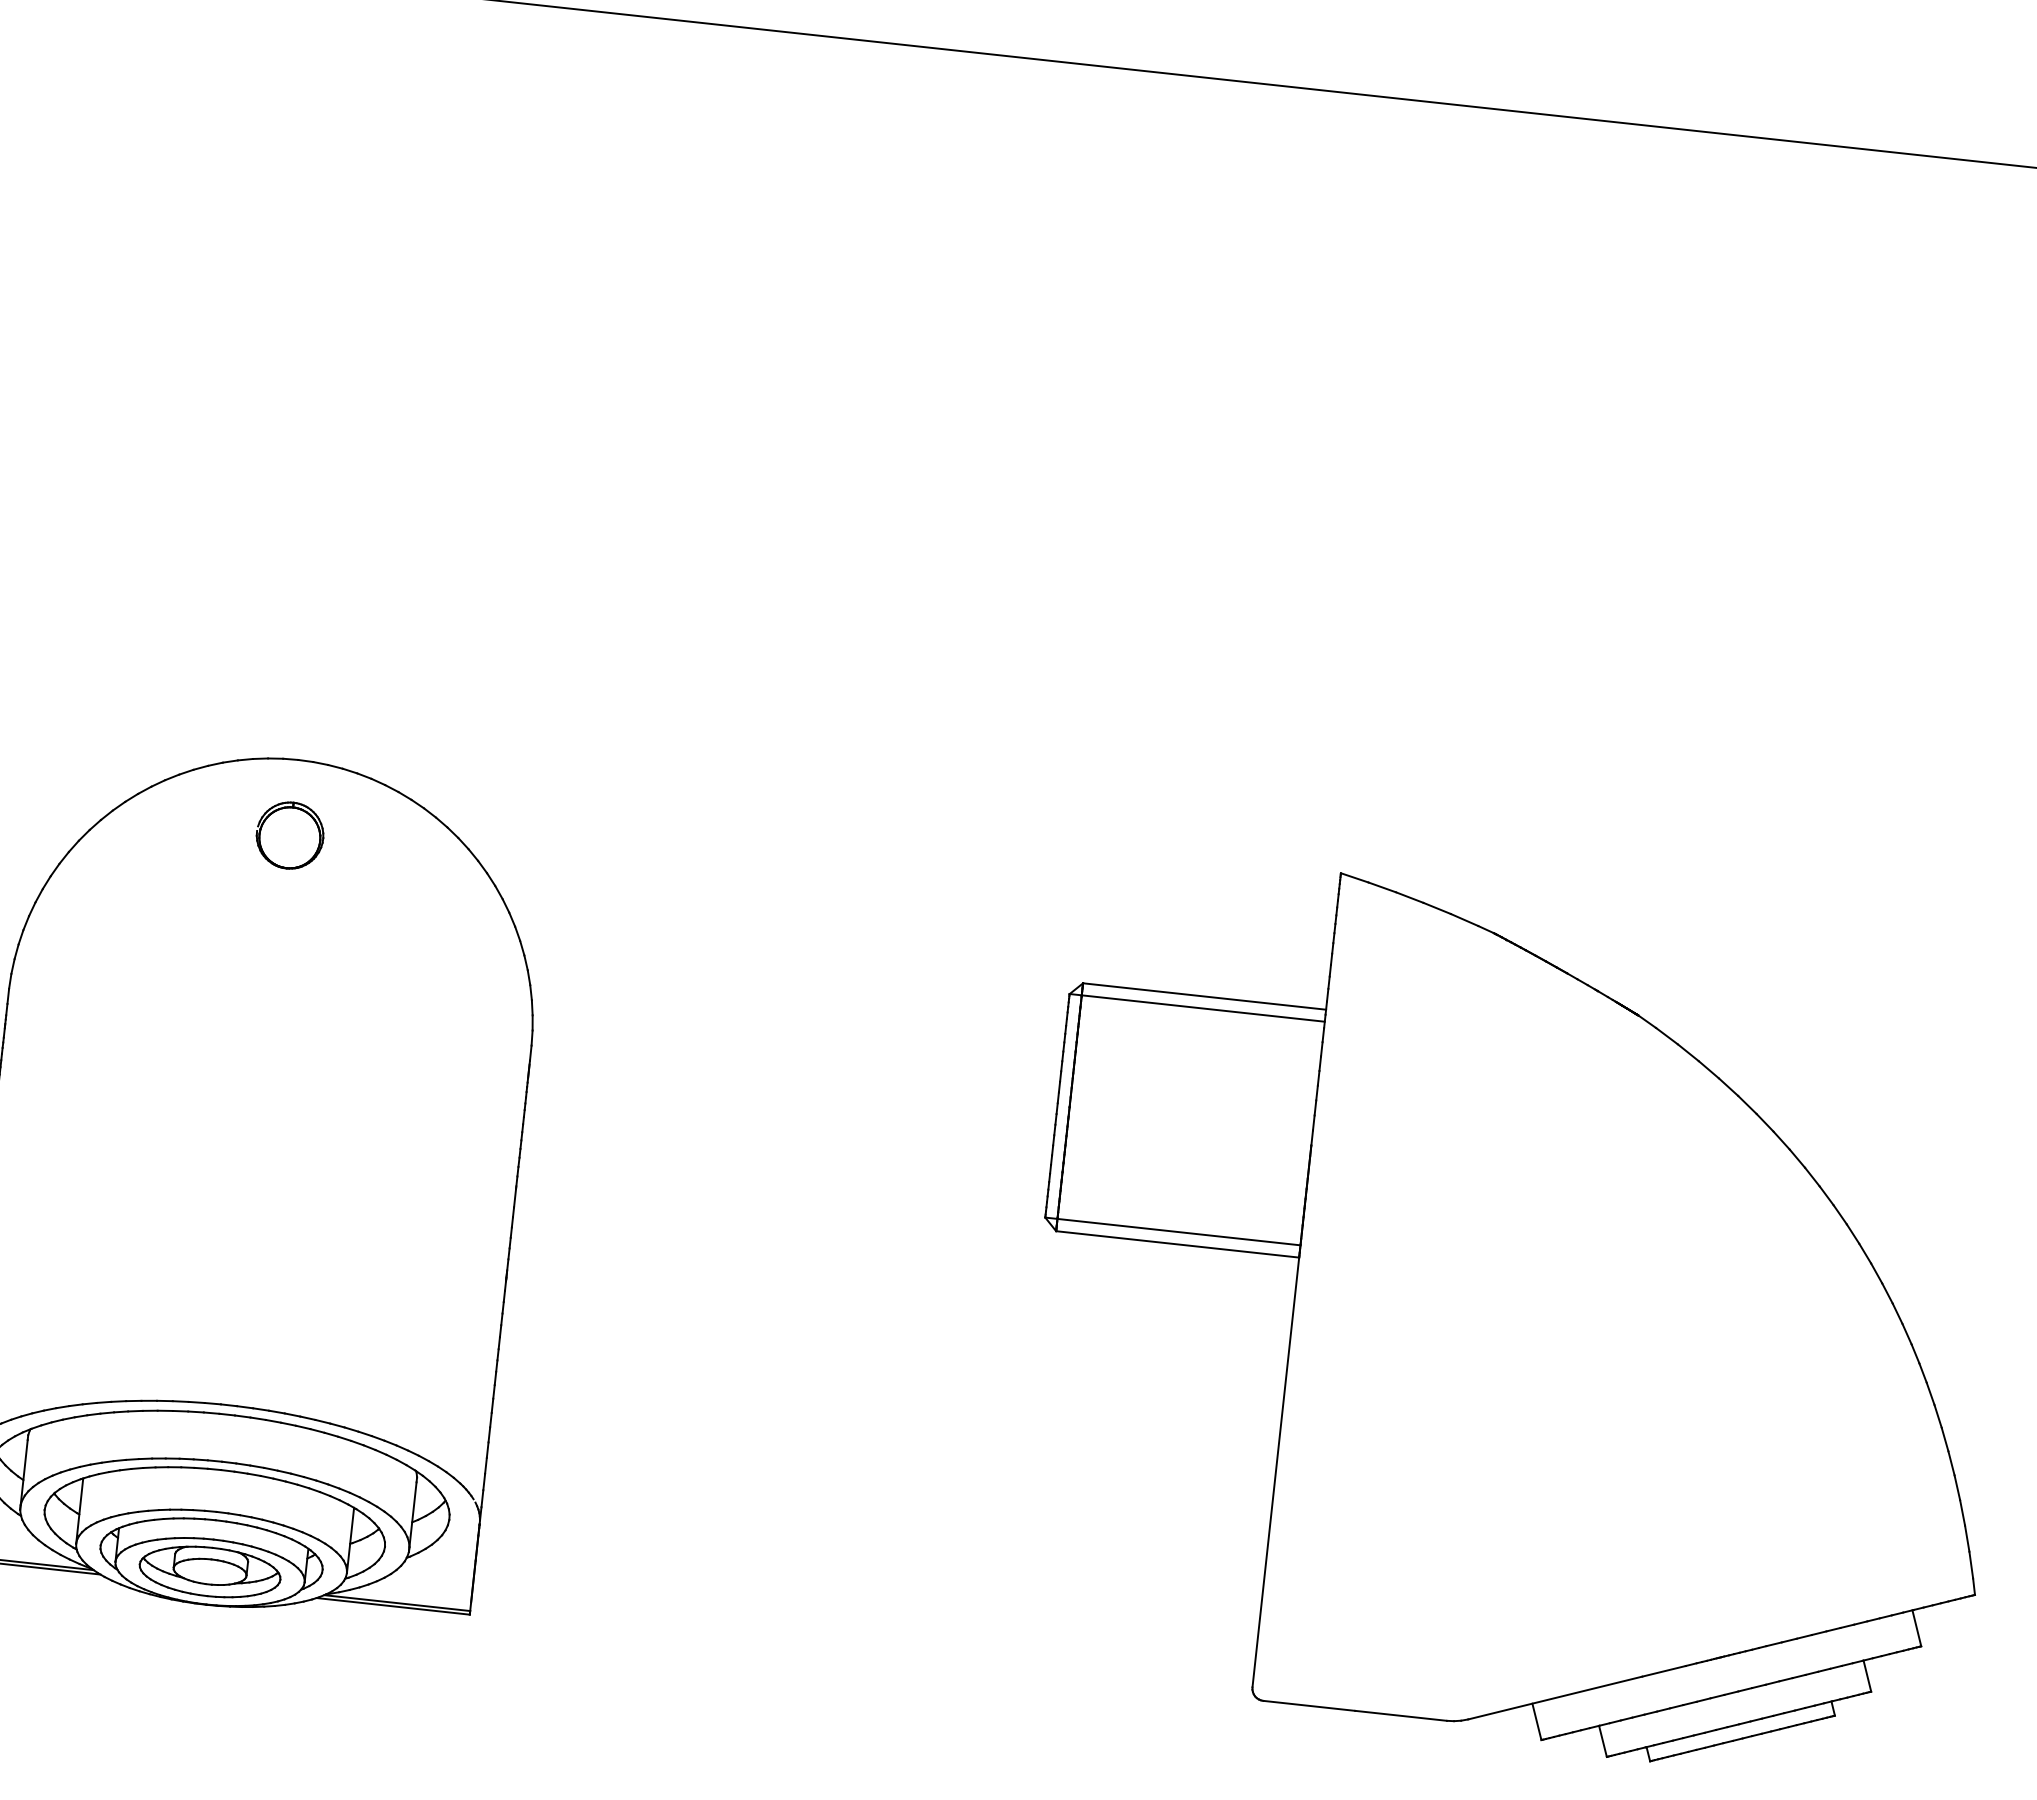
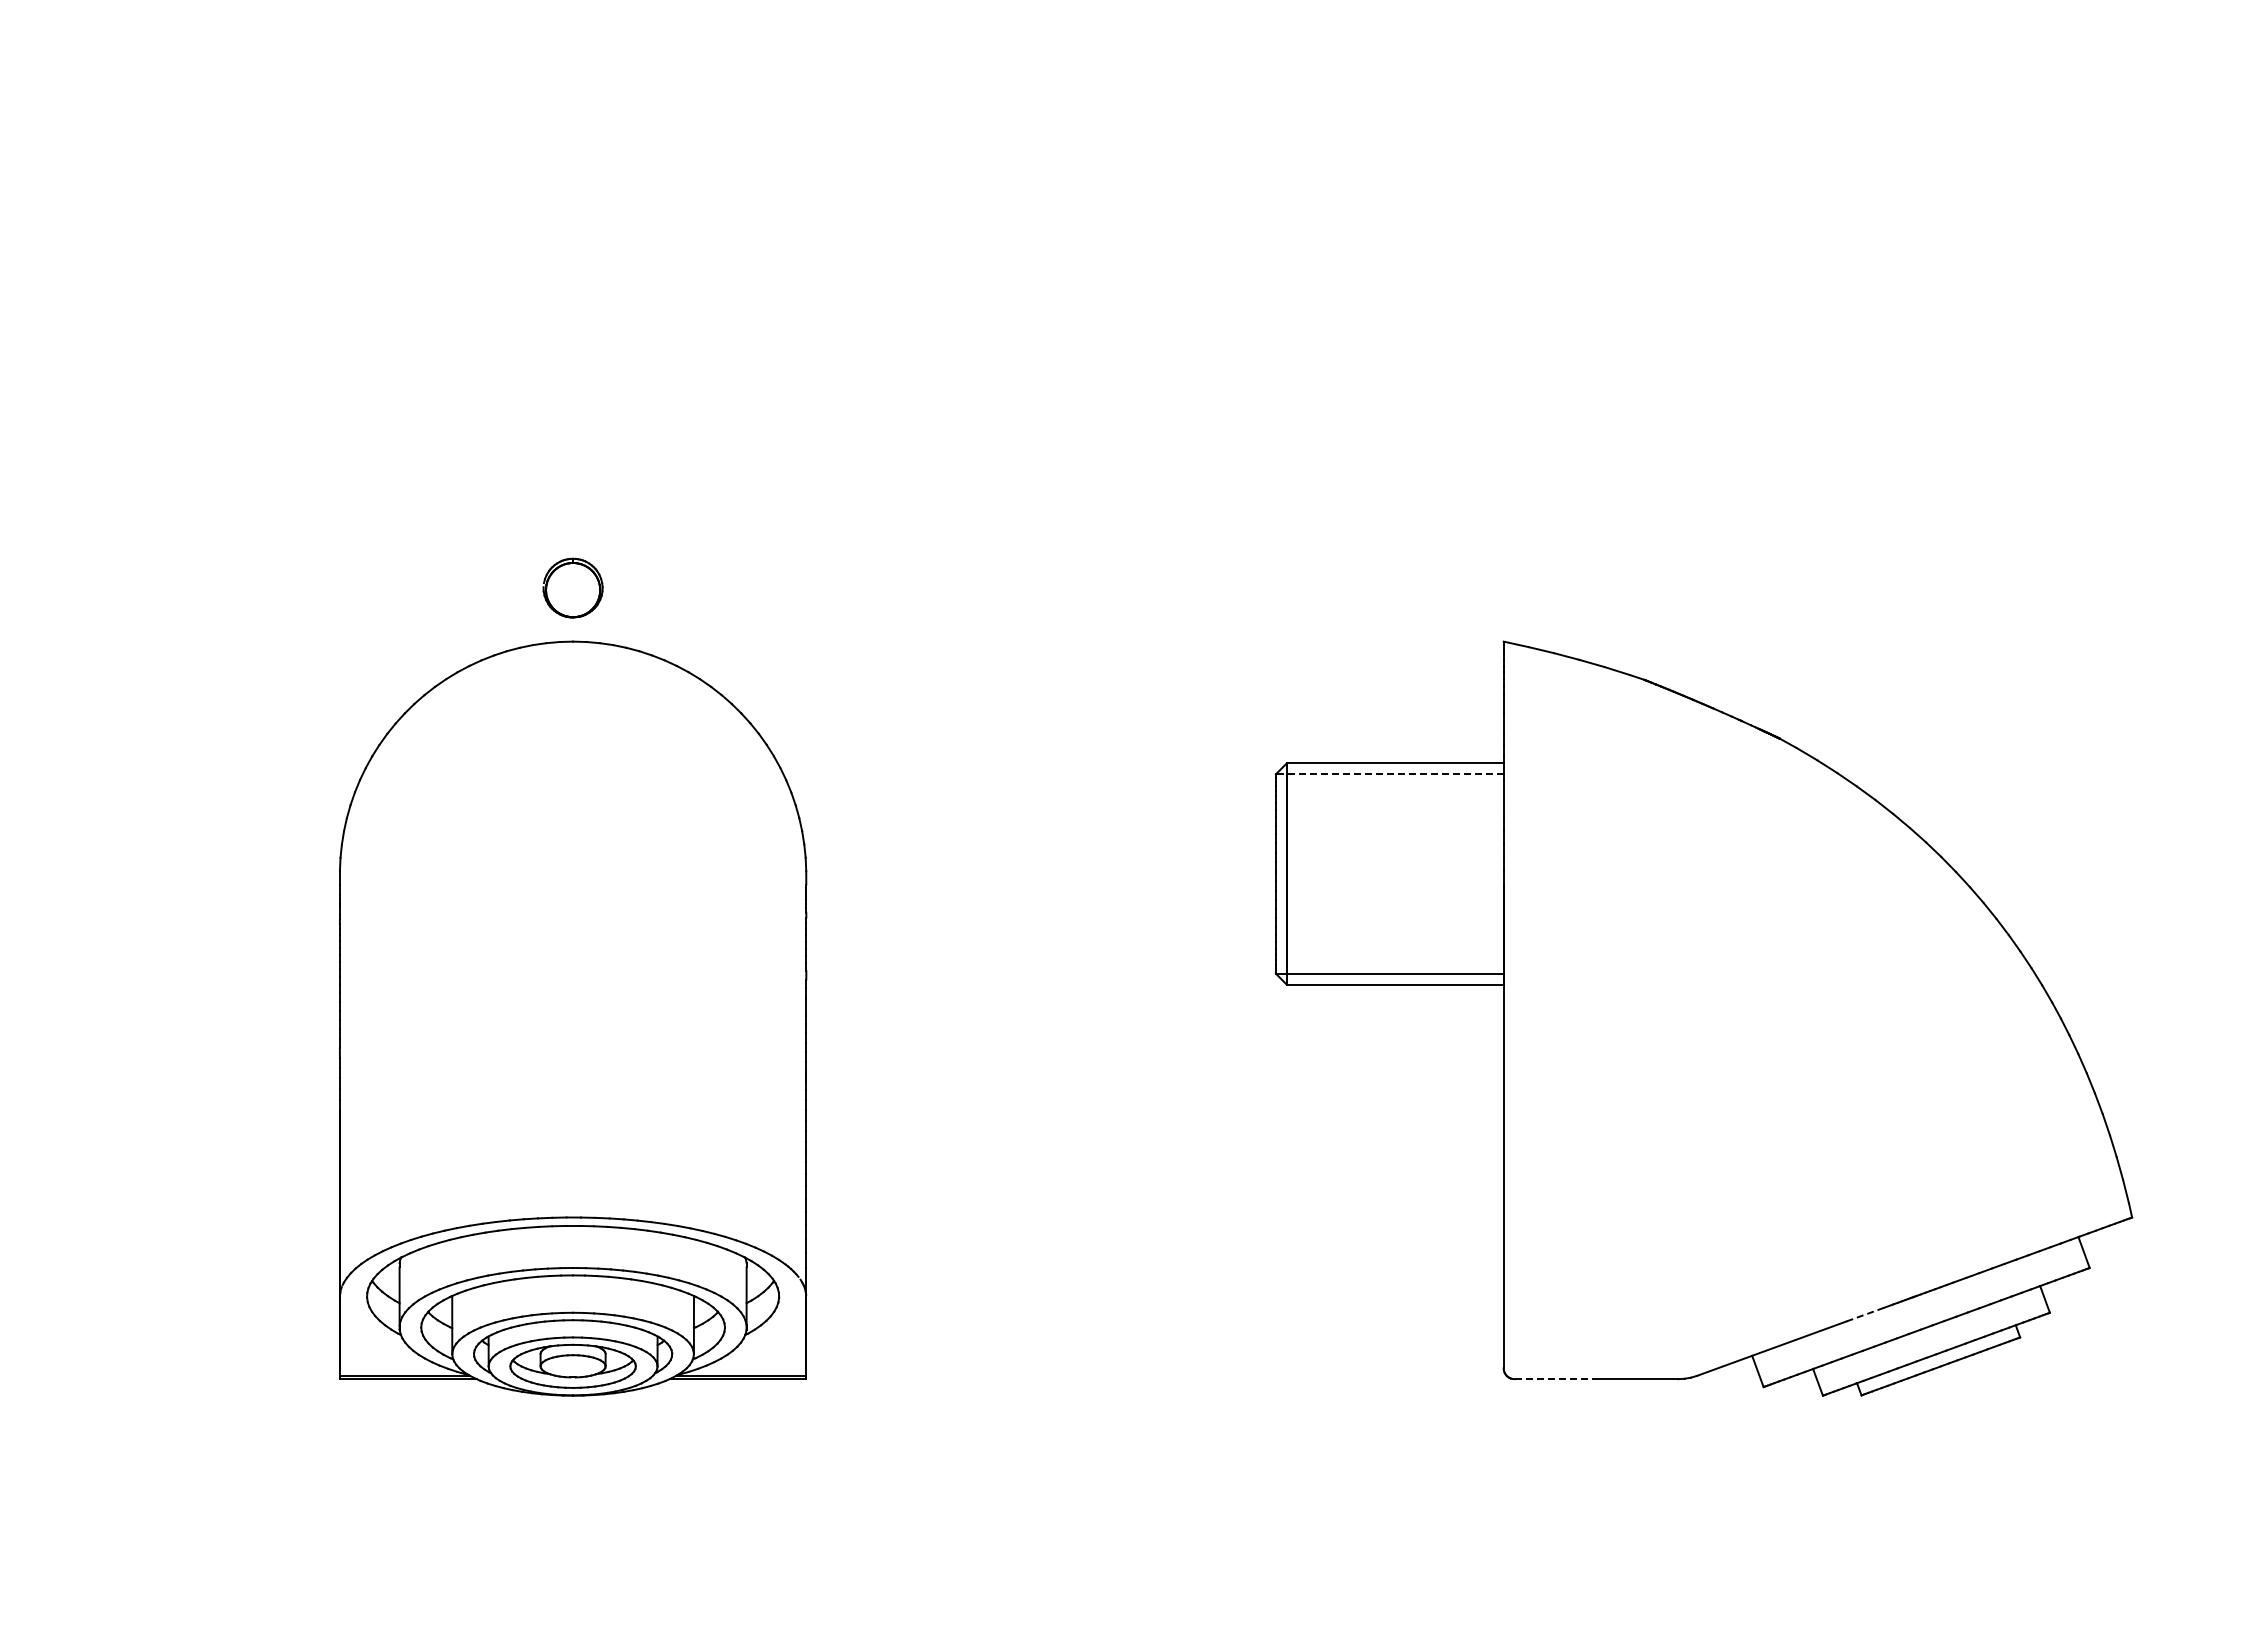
part: (289, 834) -> (572, 587), moved
line: (1196, 1008) -> (1389, 774), solid -> dashed
line: (1664, 1671) -> (1865, 1314), solid -> dashed
line: (1309, 1706) -> (1555, 1379), solid -> dashed

